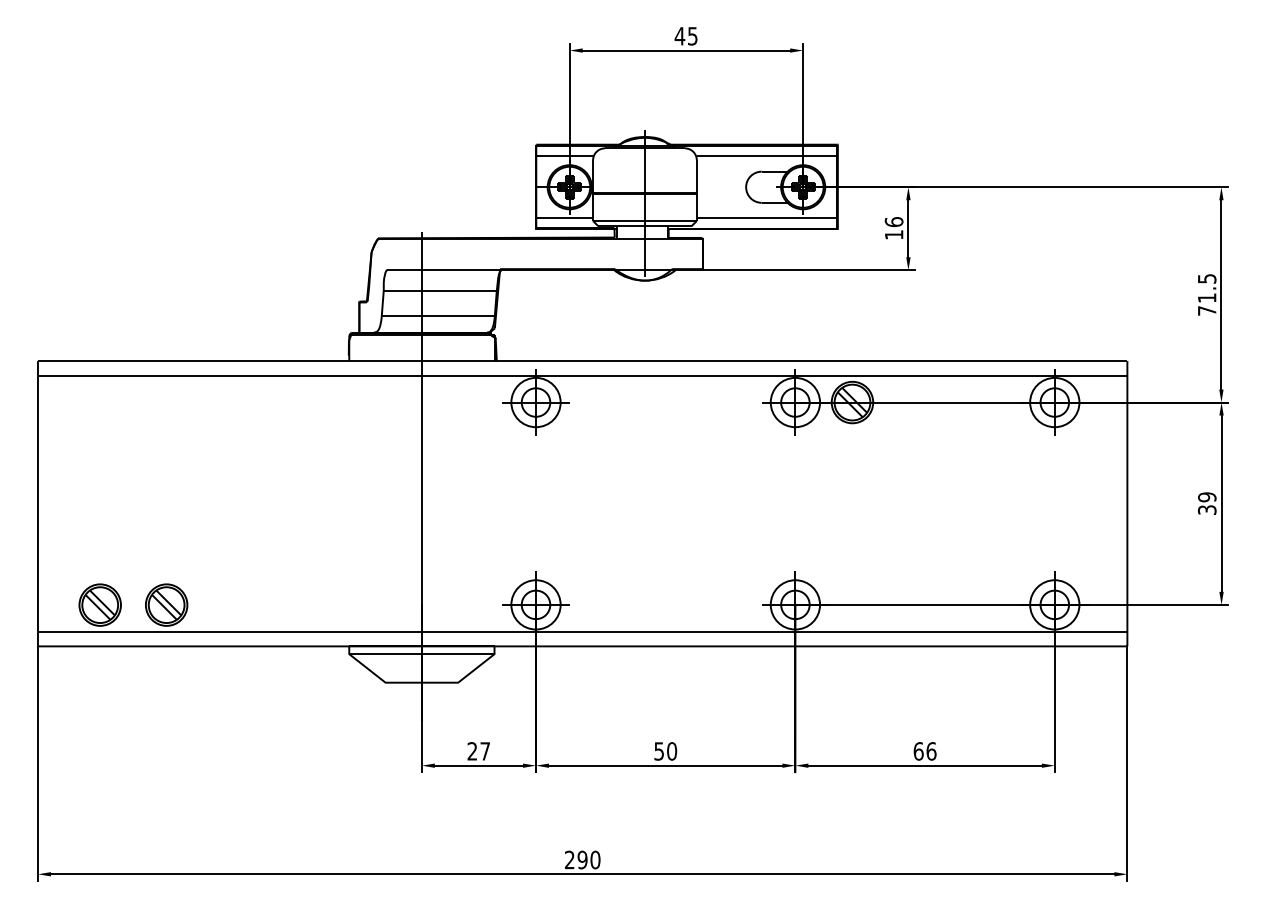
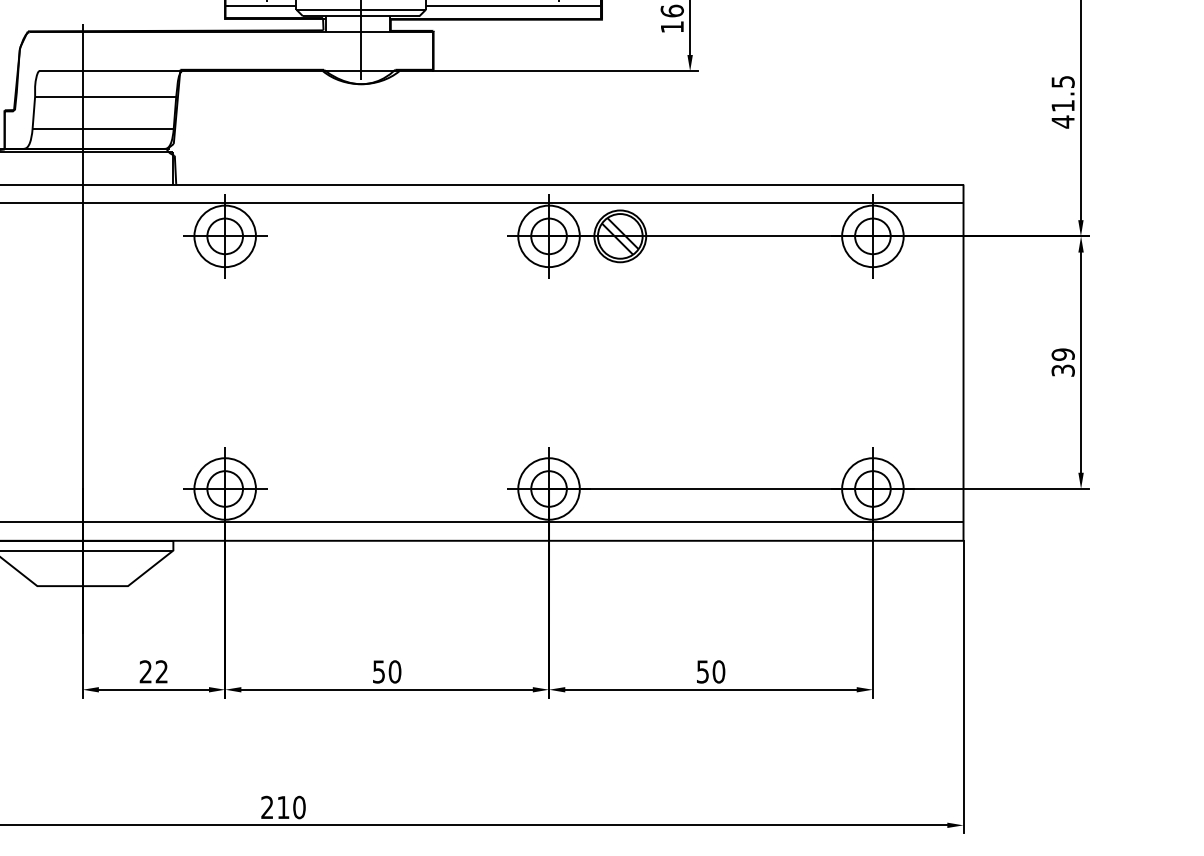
text: (1207, 310) -> (1063, 121), 71.5 -> 41.5
text: (484, 751) -> (160, 672), 27 -> 22
text: (924, 751) -> (710, 672), 66 -> 50
text: (582, 859) -> (283, 806), 290 -> 210

